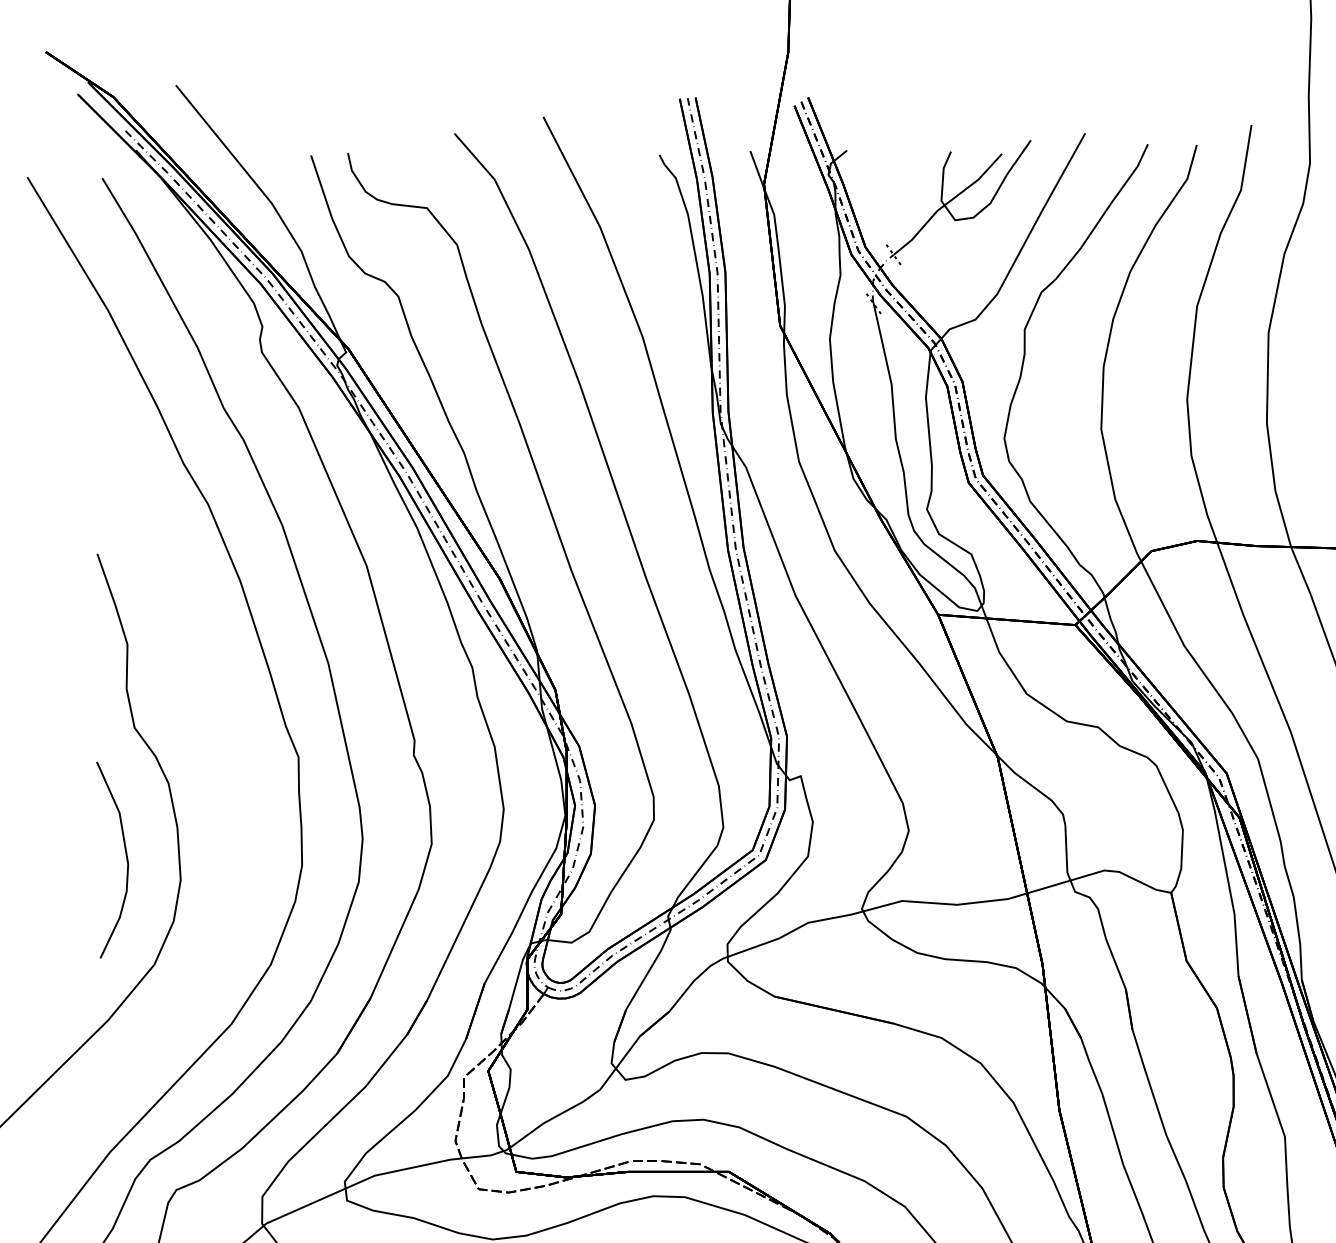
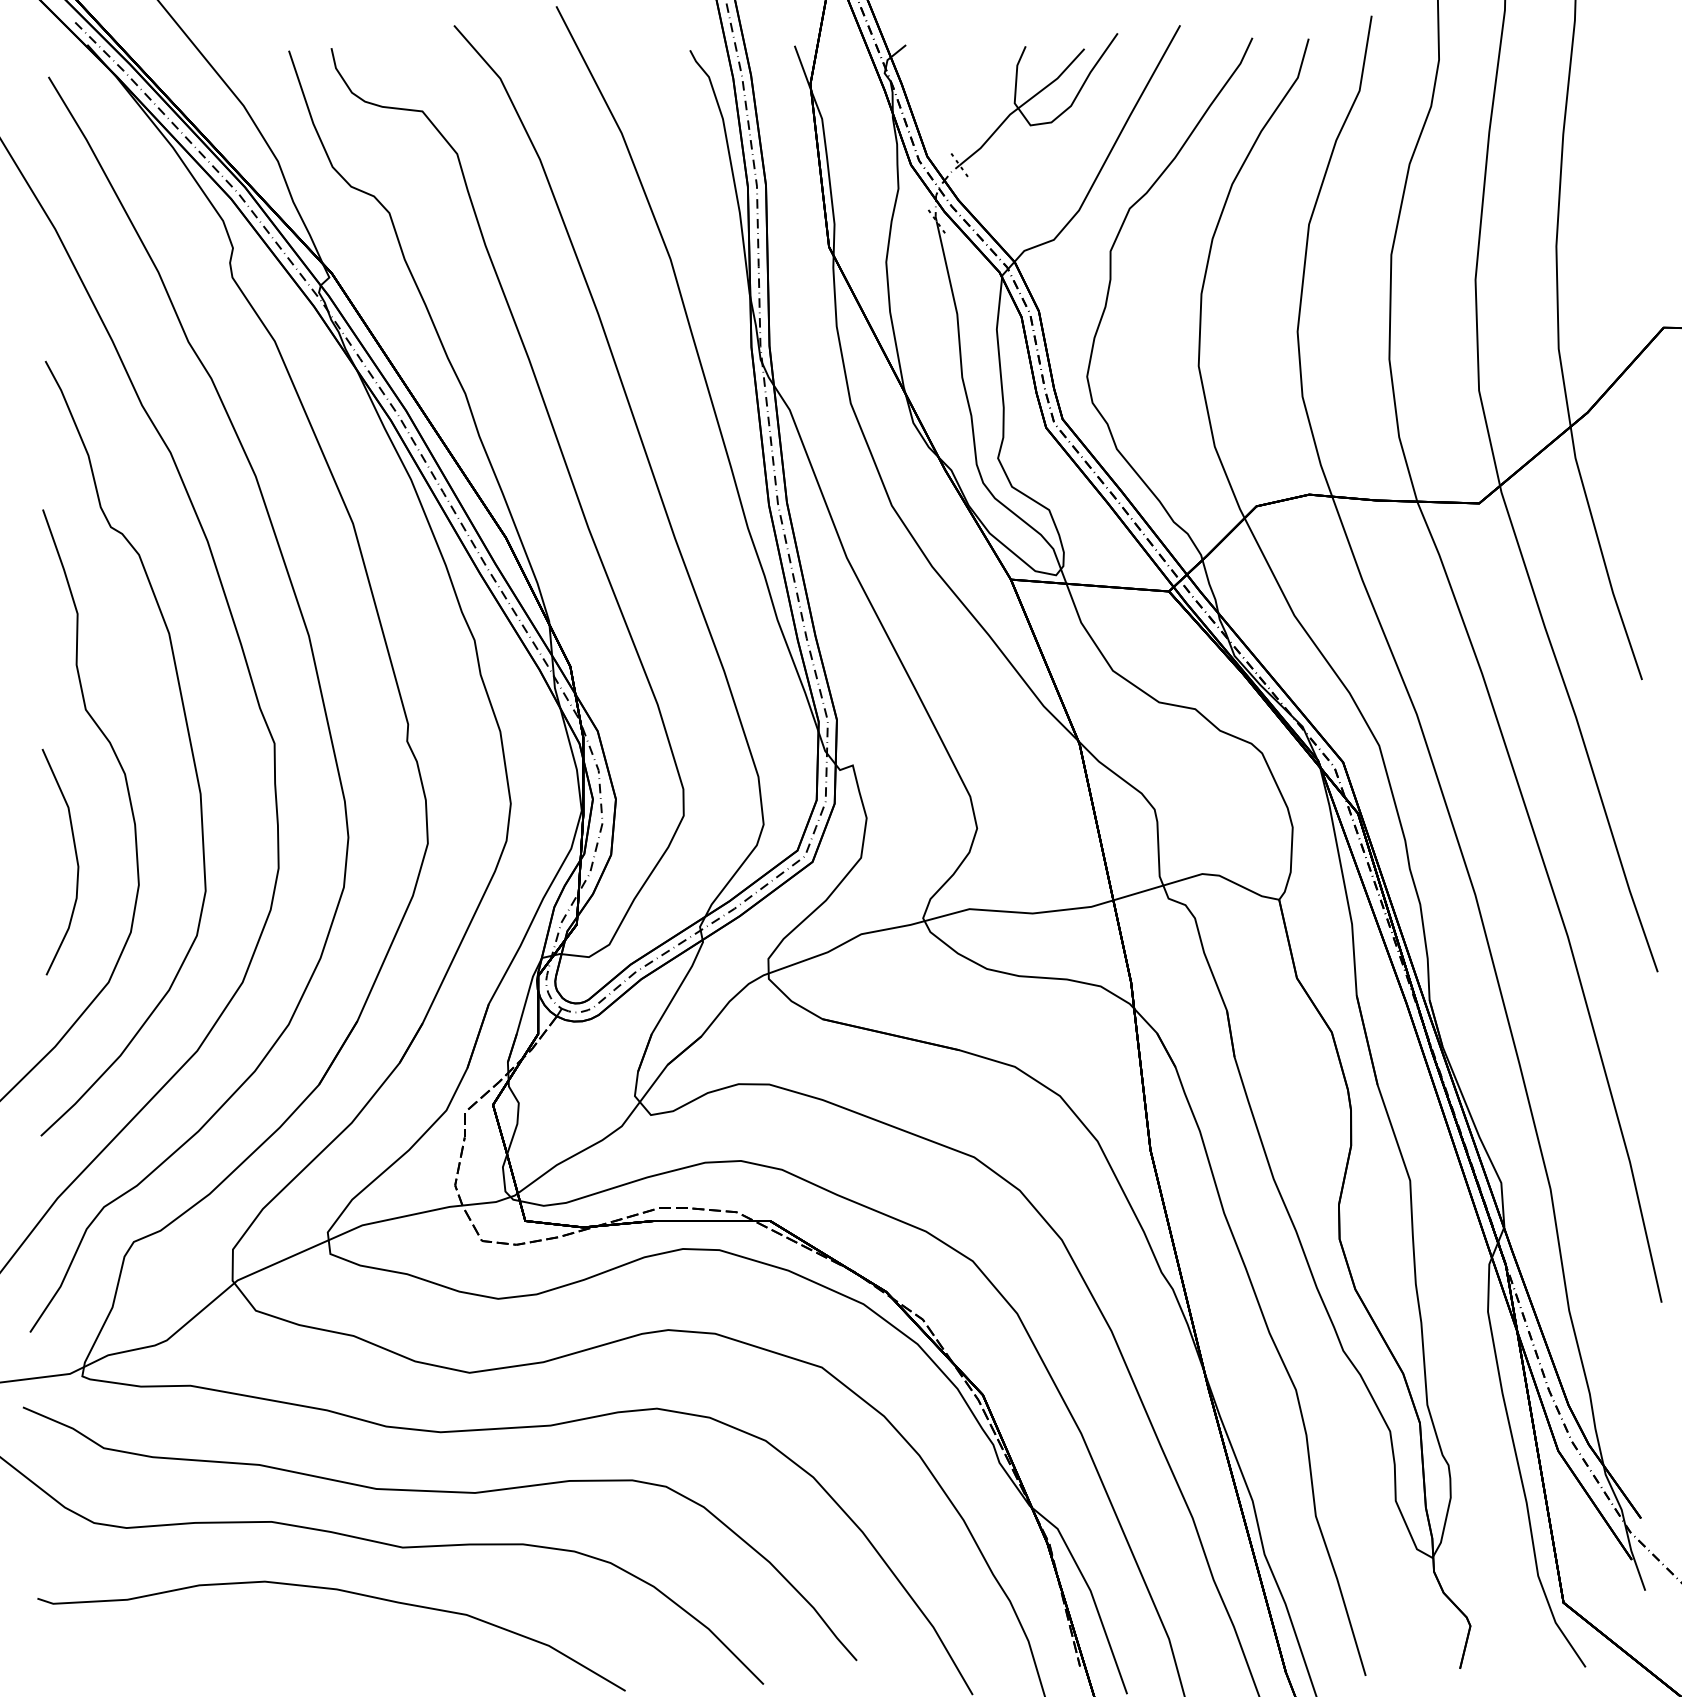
curve: (222, 748) -> (187, 733), added

